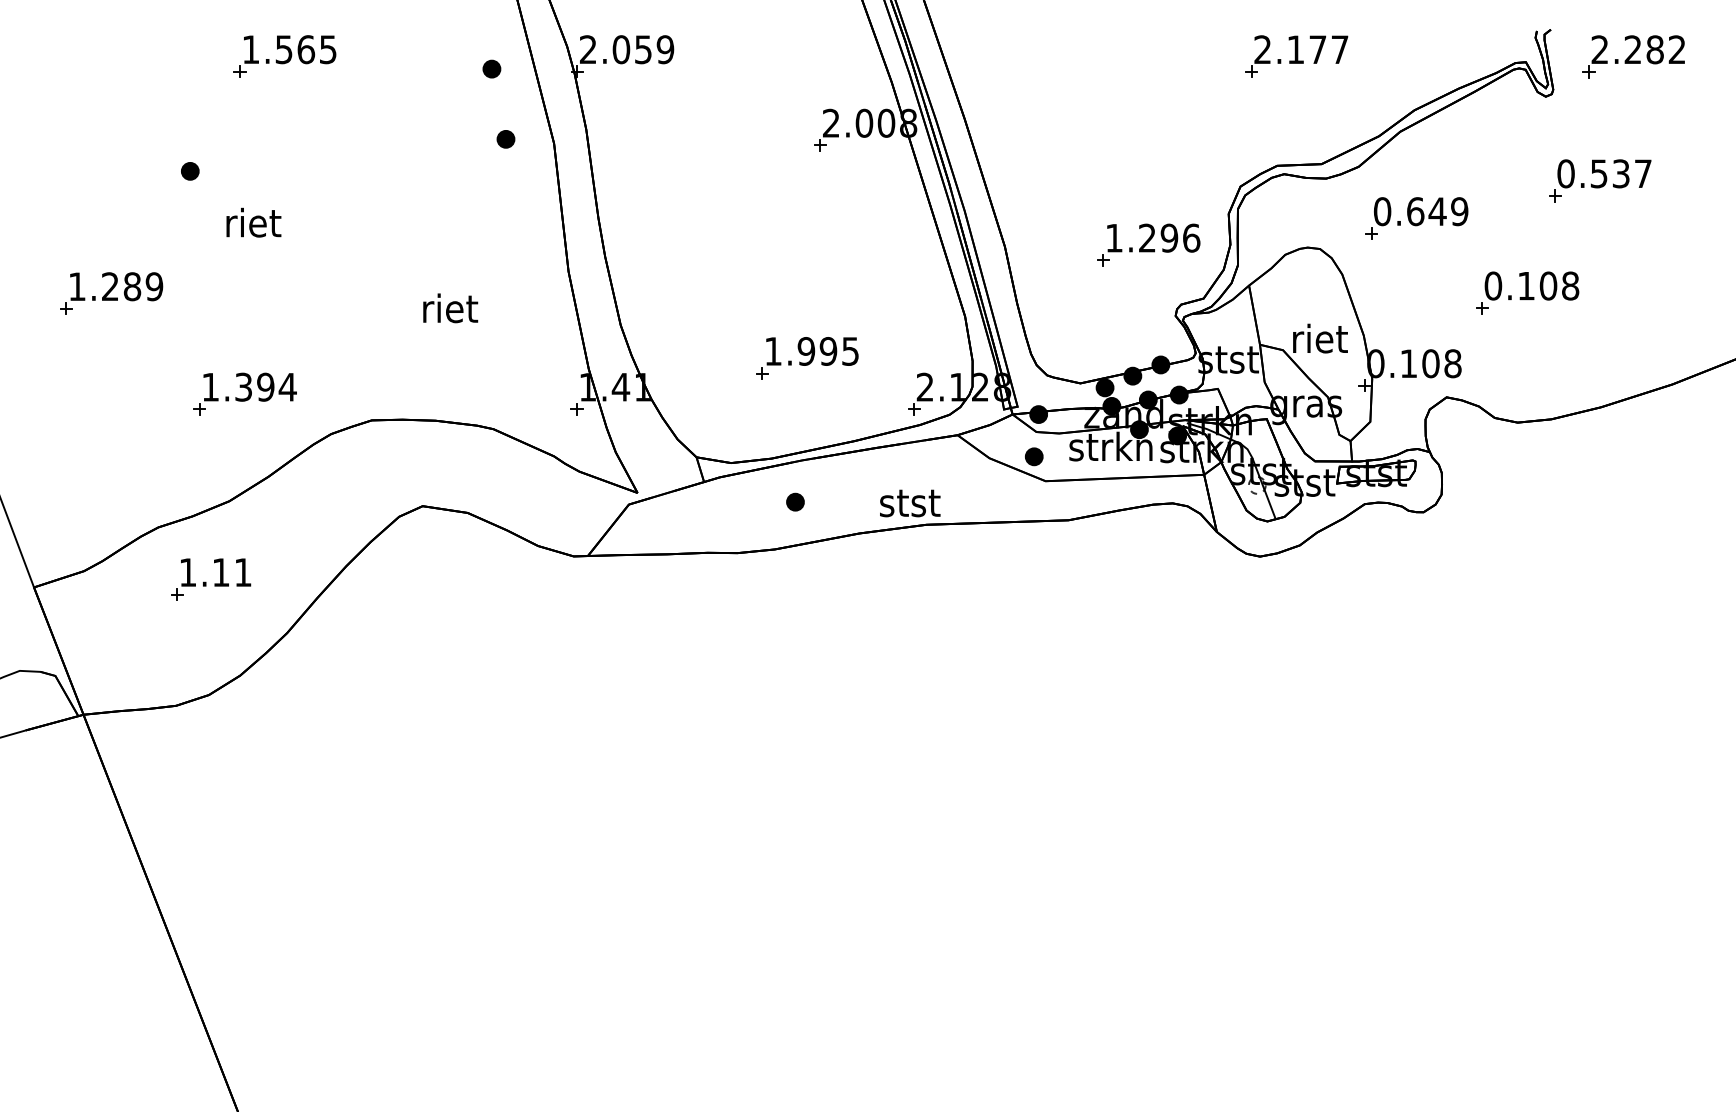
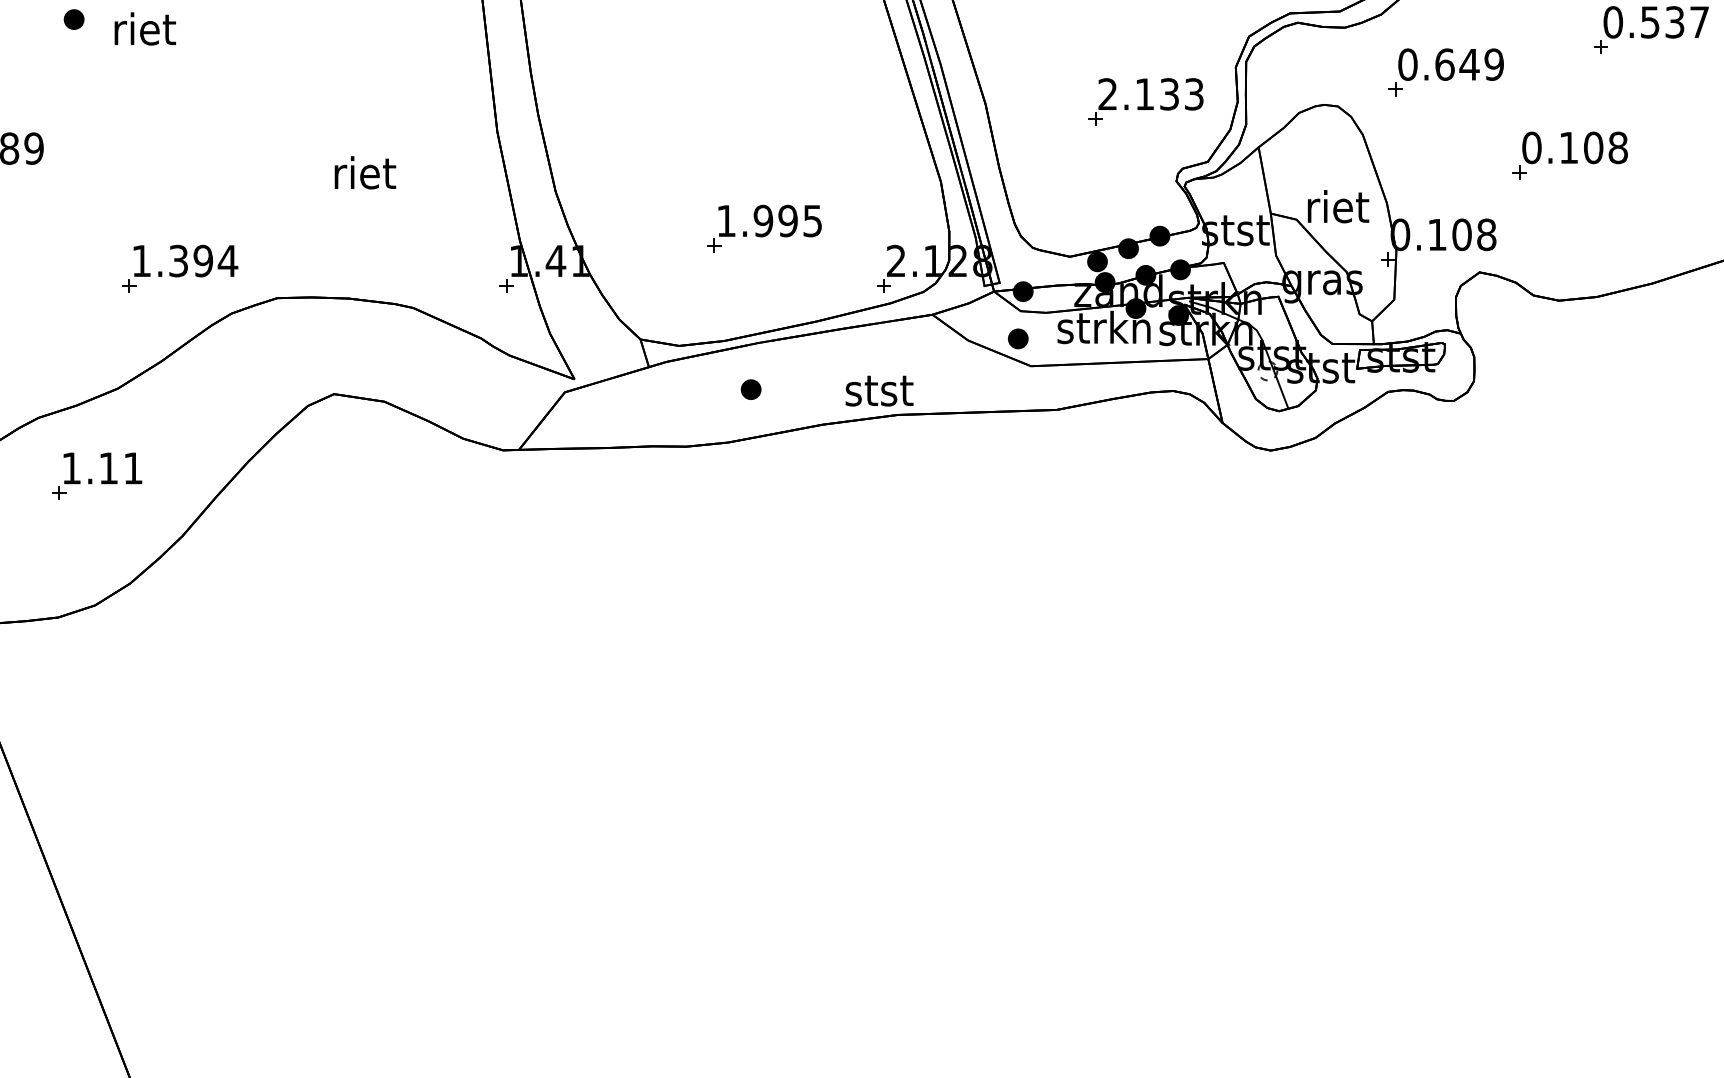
text: (253, 222) -> (144, 28), moved
text: (1153, 237) -> (1151, 93), 1.296 -> 2.133
part: (244, 393) -> (179, 268), moved

